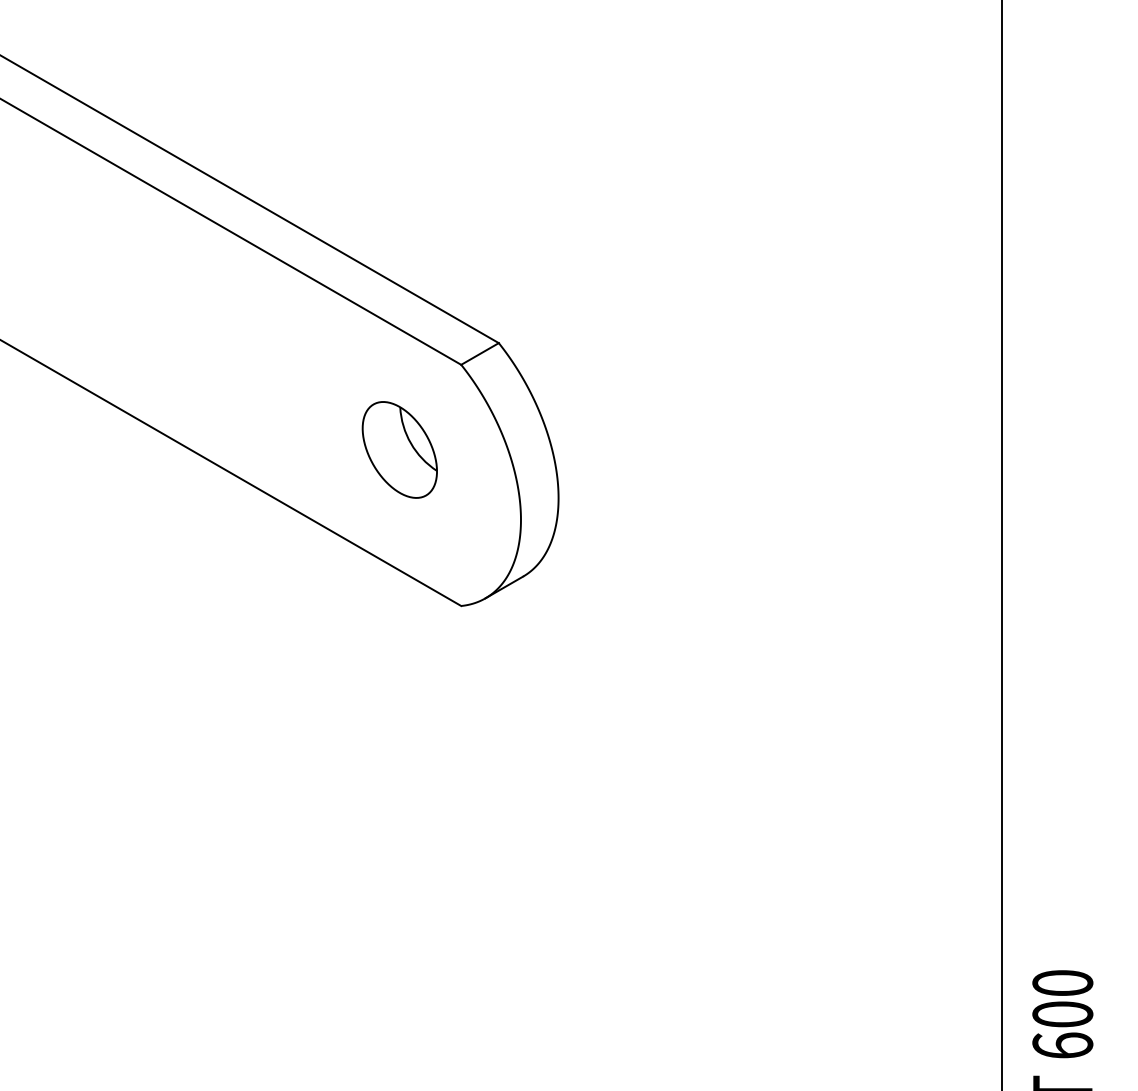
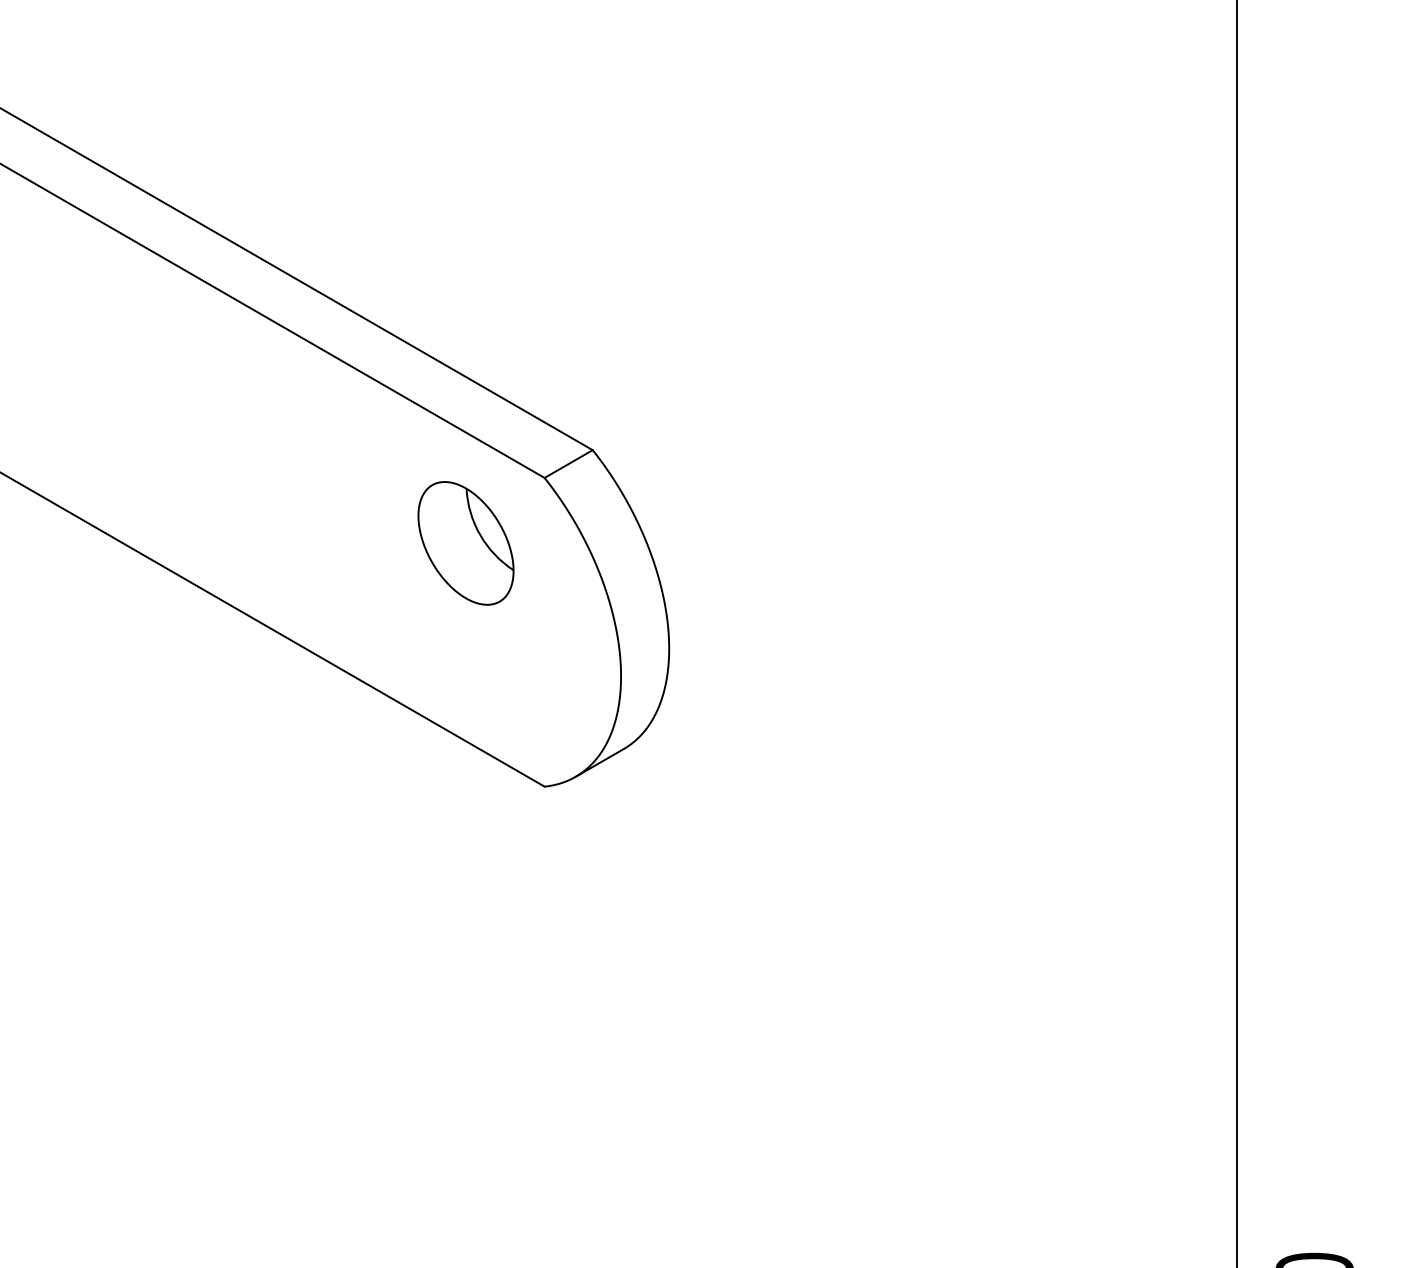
part: (399, 449) -> (465, 542), moved

